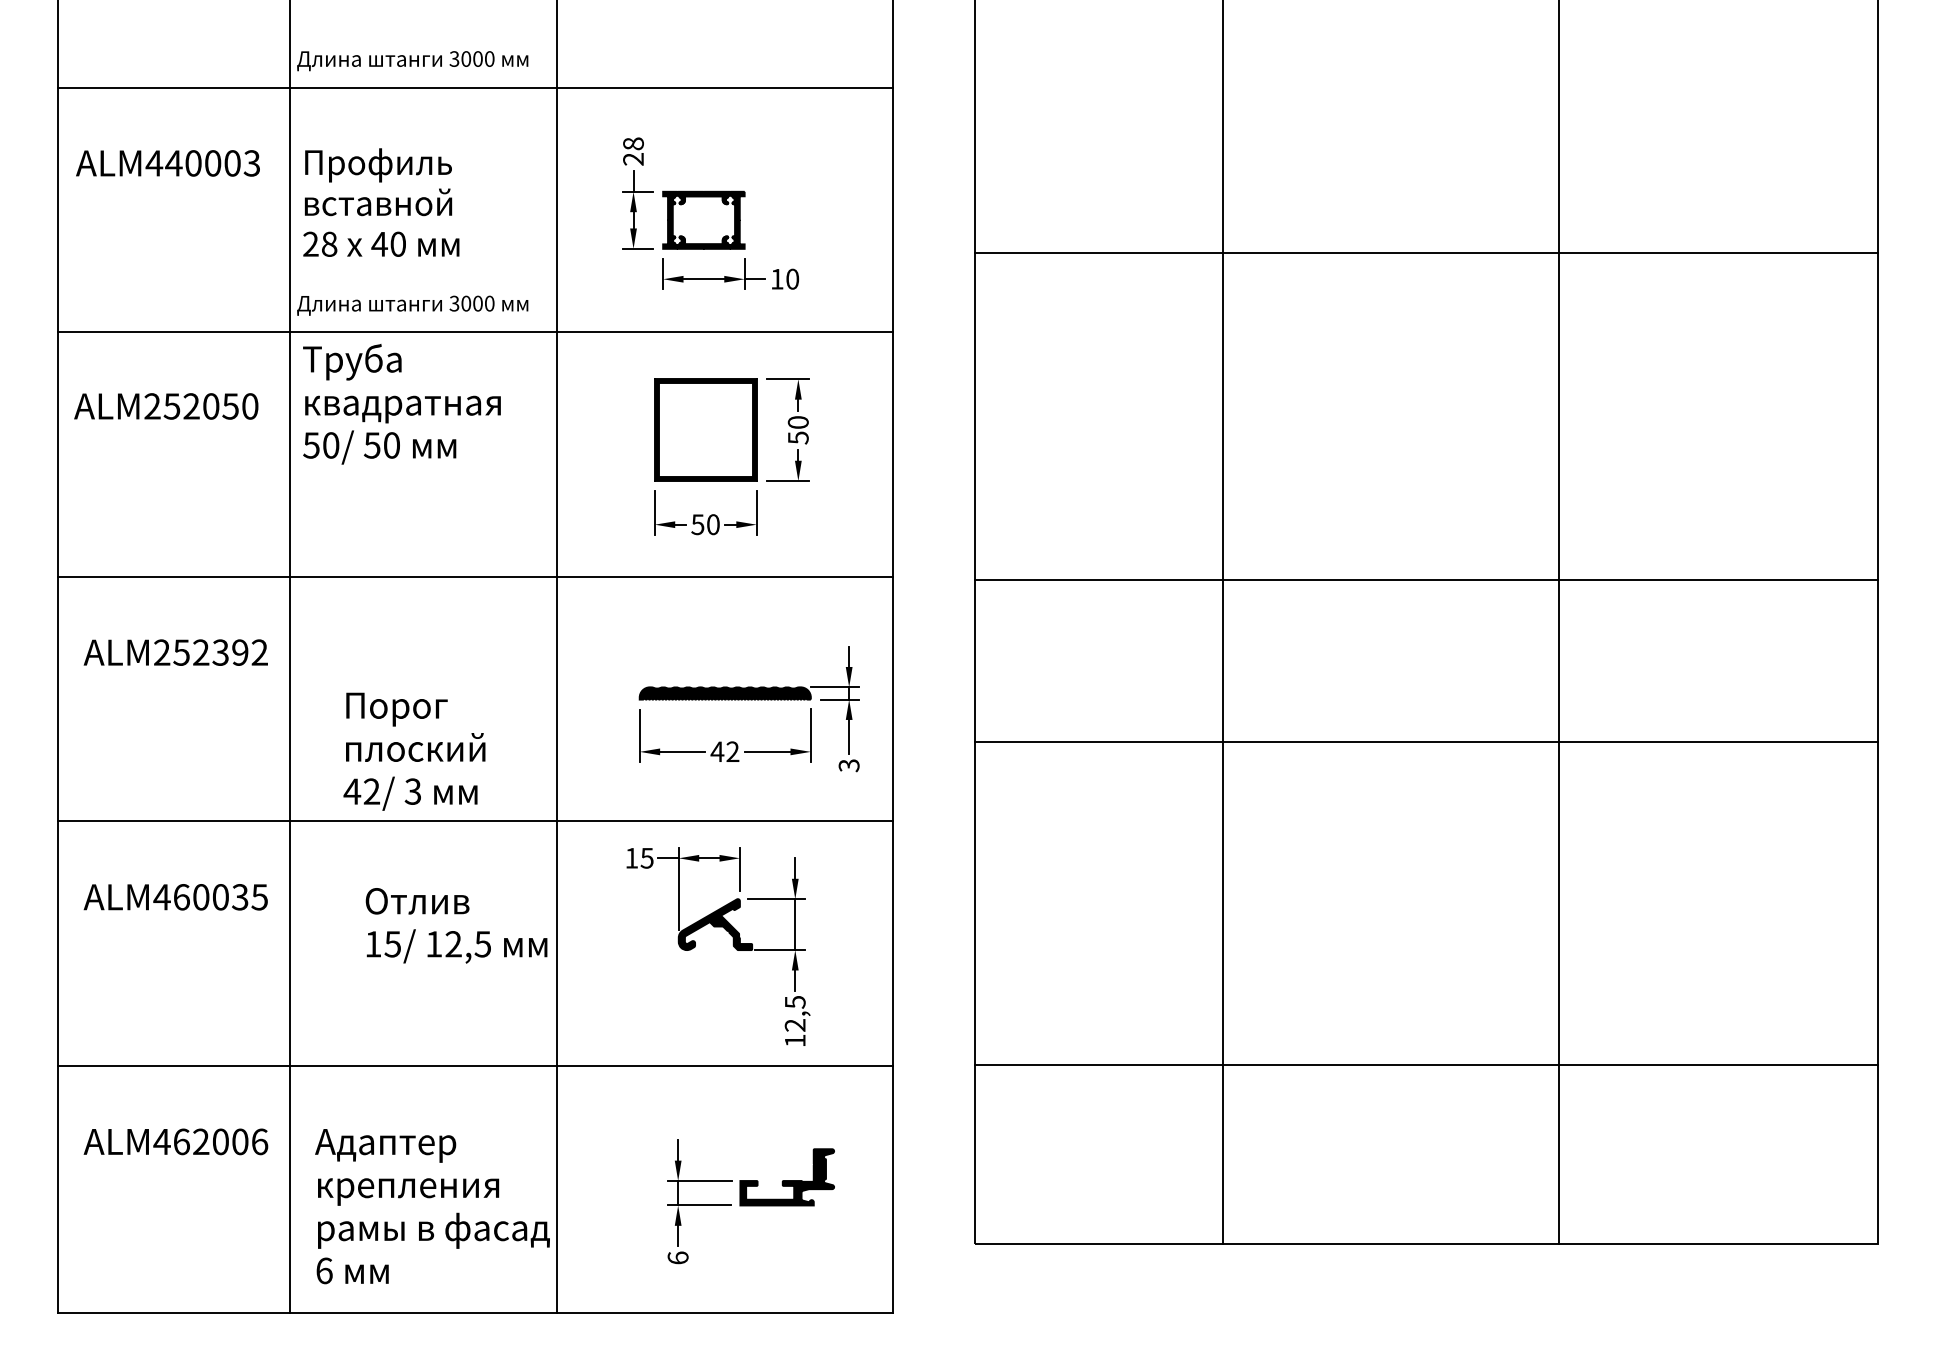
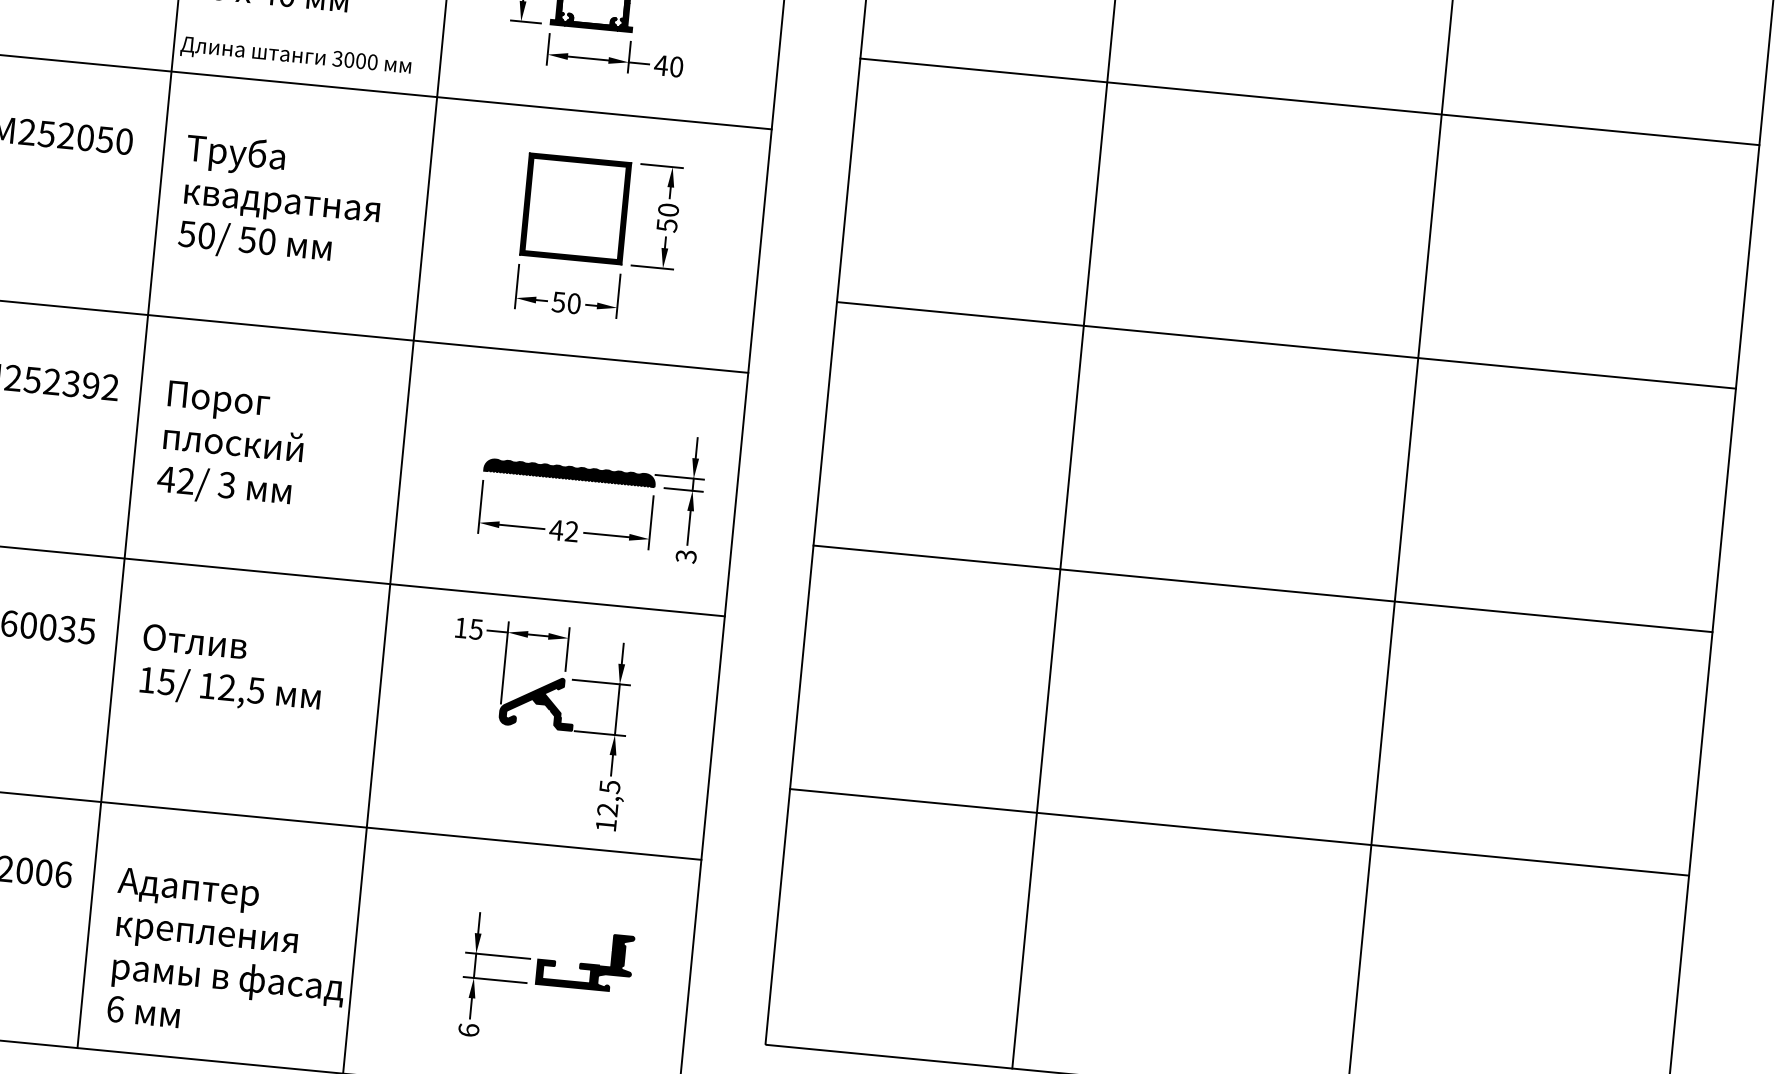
text: (777, 279) -> (661, 65), 10 -> 40
text: (401, 404) -> (280, 201), moved
line: (1425, 579) -> (1285, 344), moved
text: (414, 751) -> (232, 445), moved
text: (456, 925) -> (231, 669), moved
line: (1425, 1065) -> (1238, 832), moved

